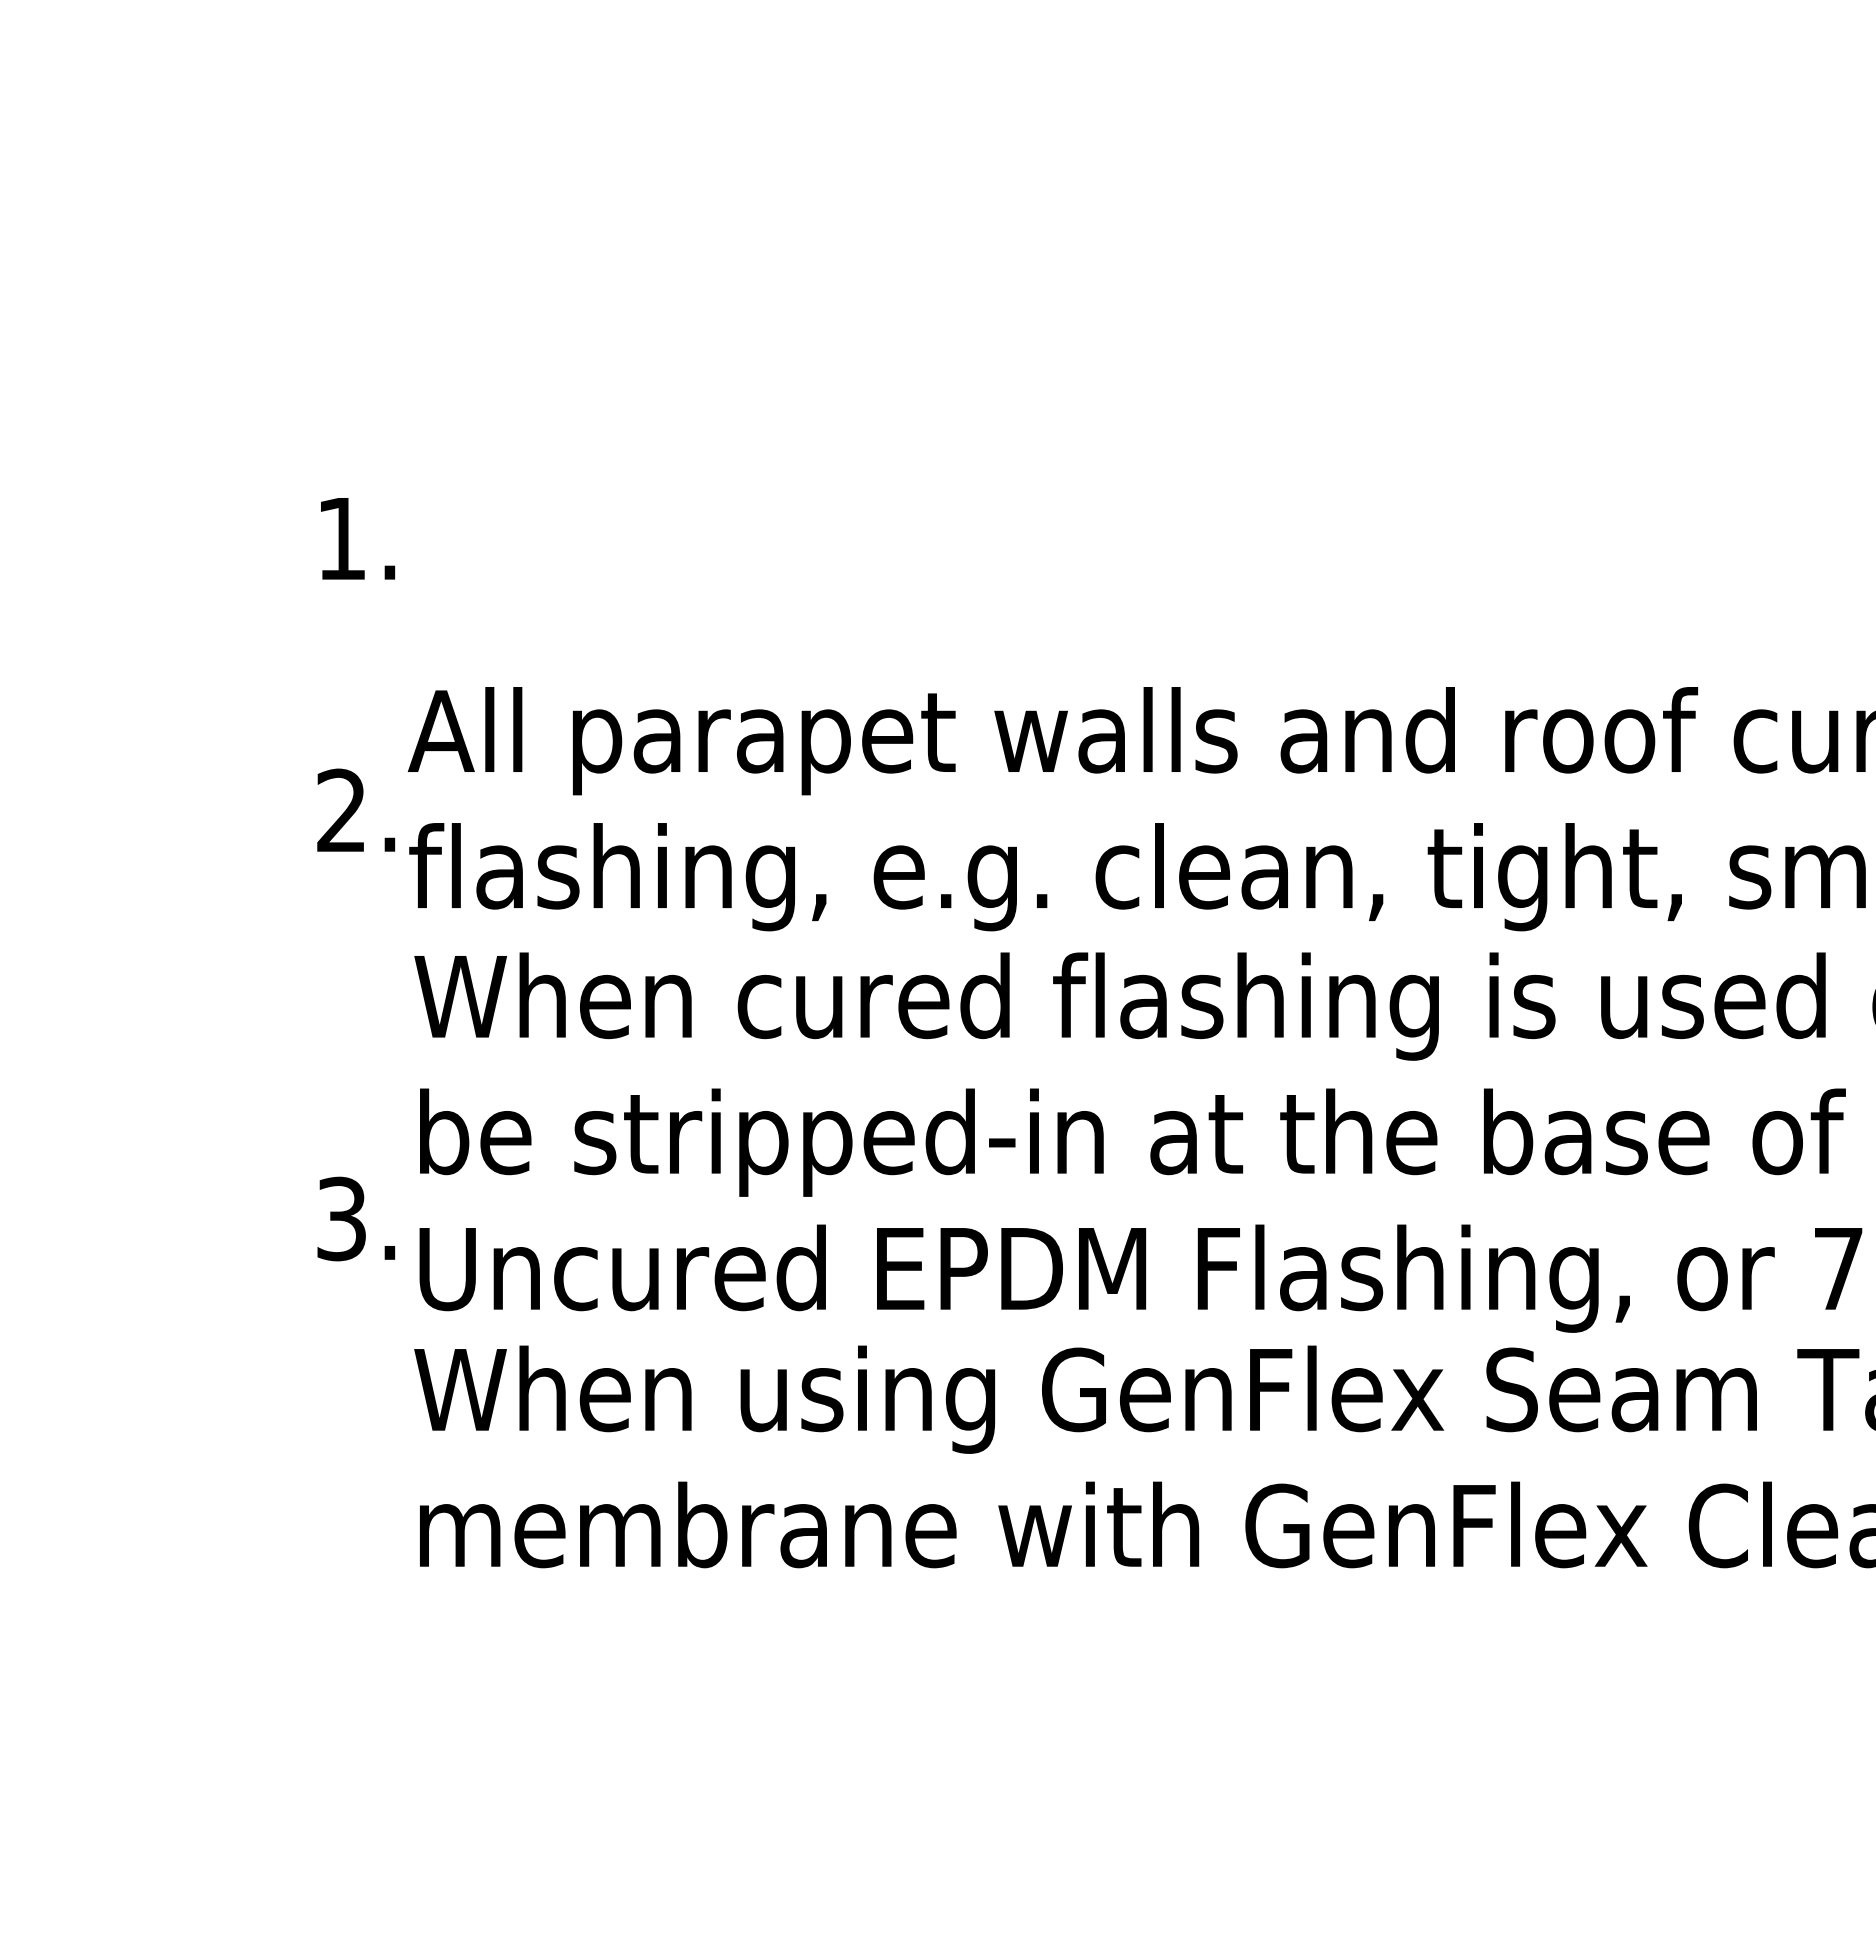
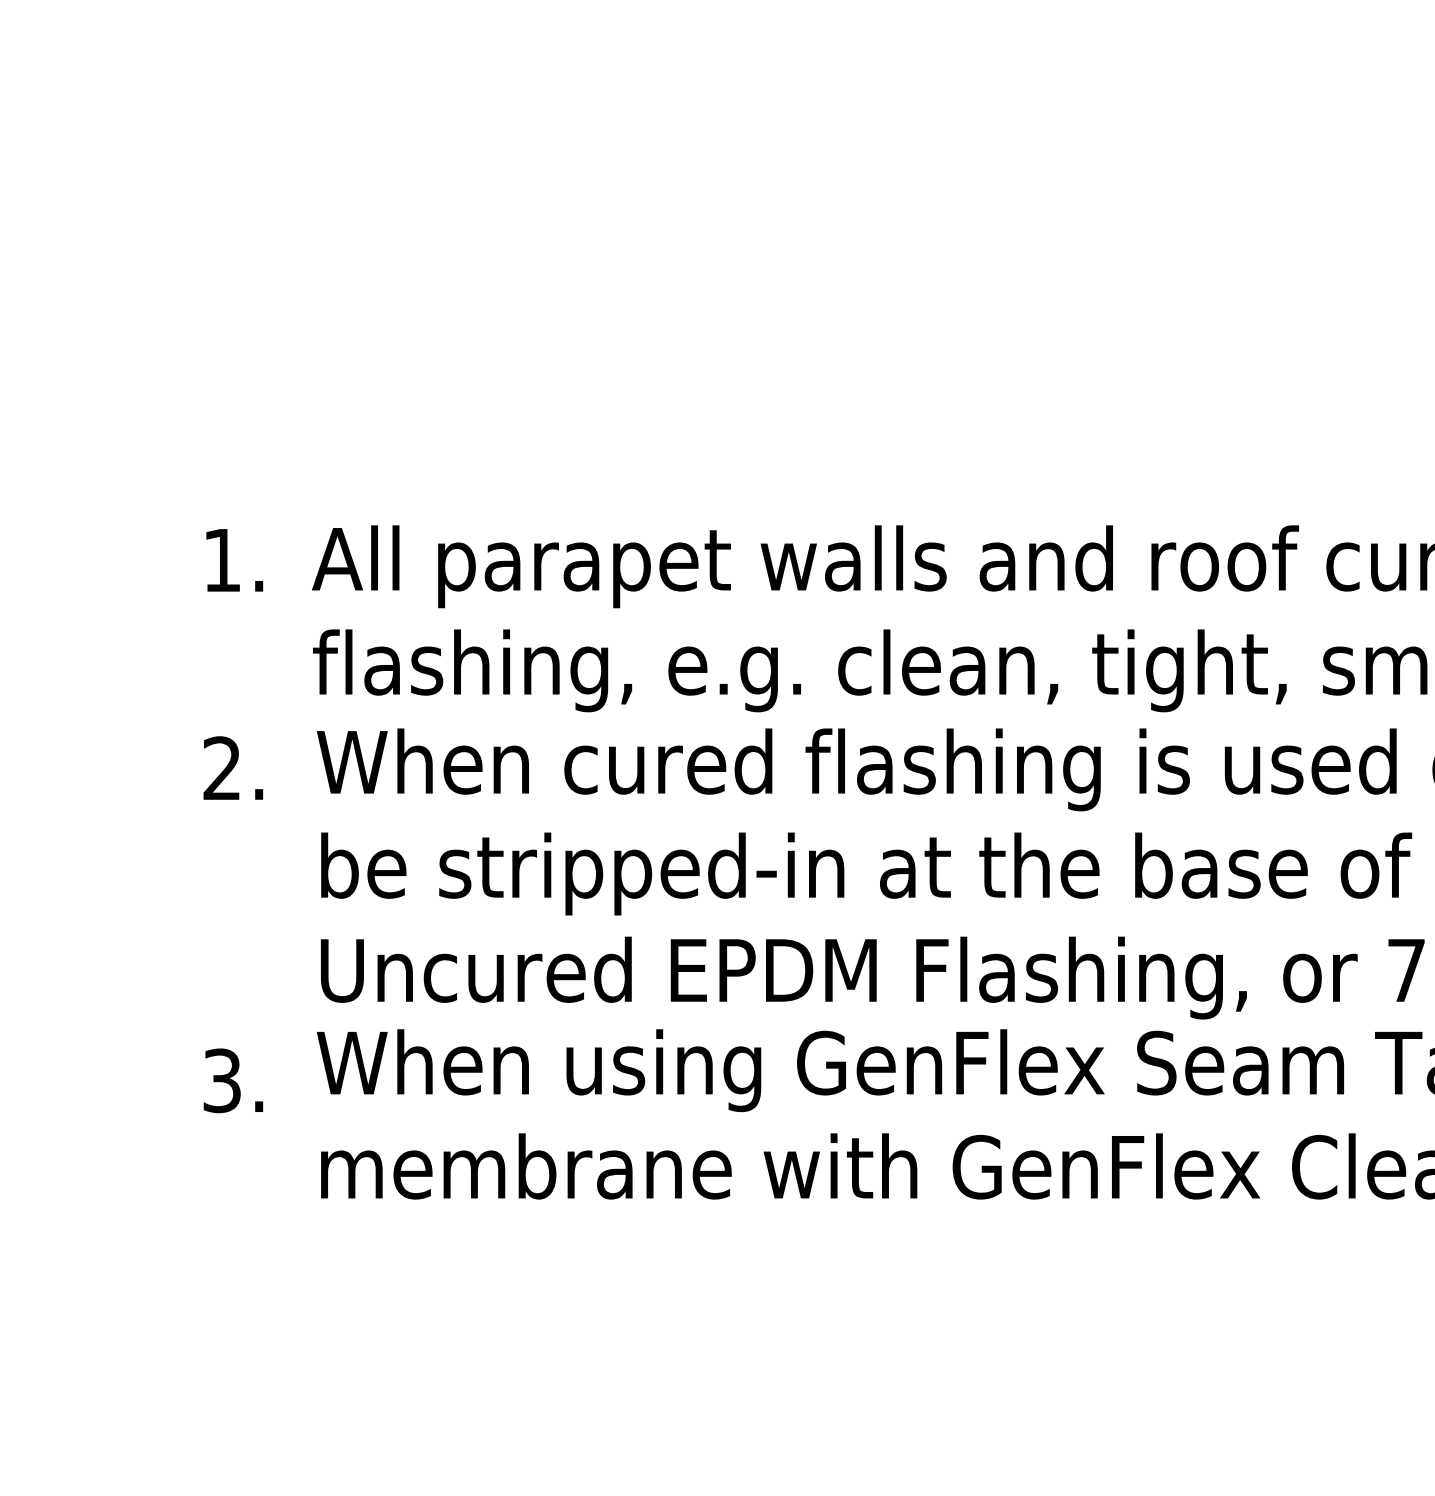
text: (356, 879) -> (233, 821), moved

